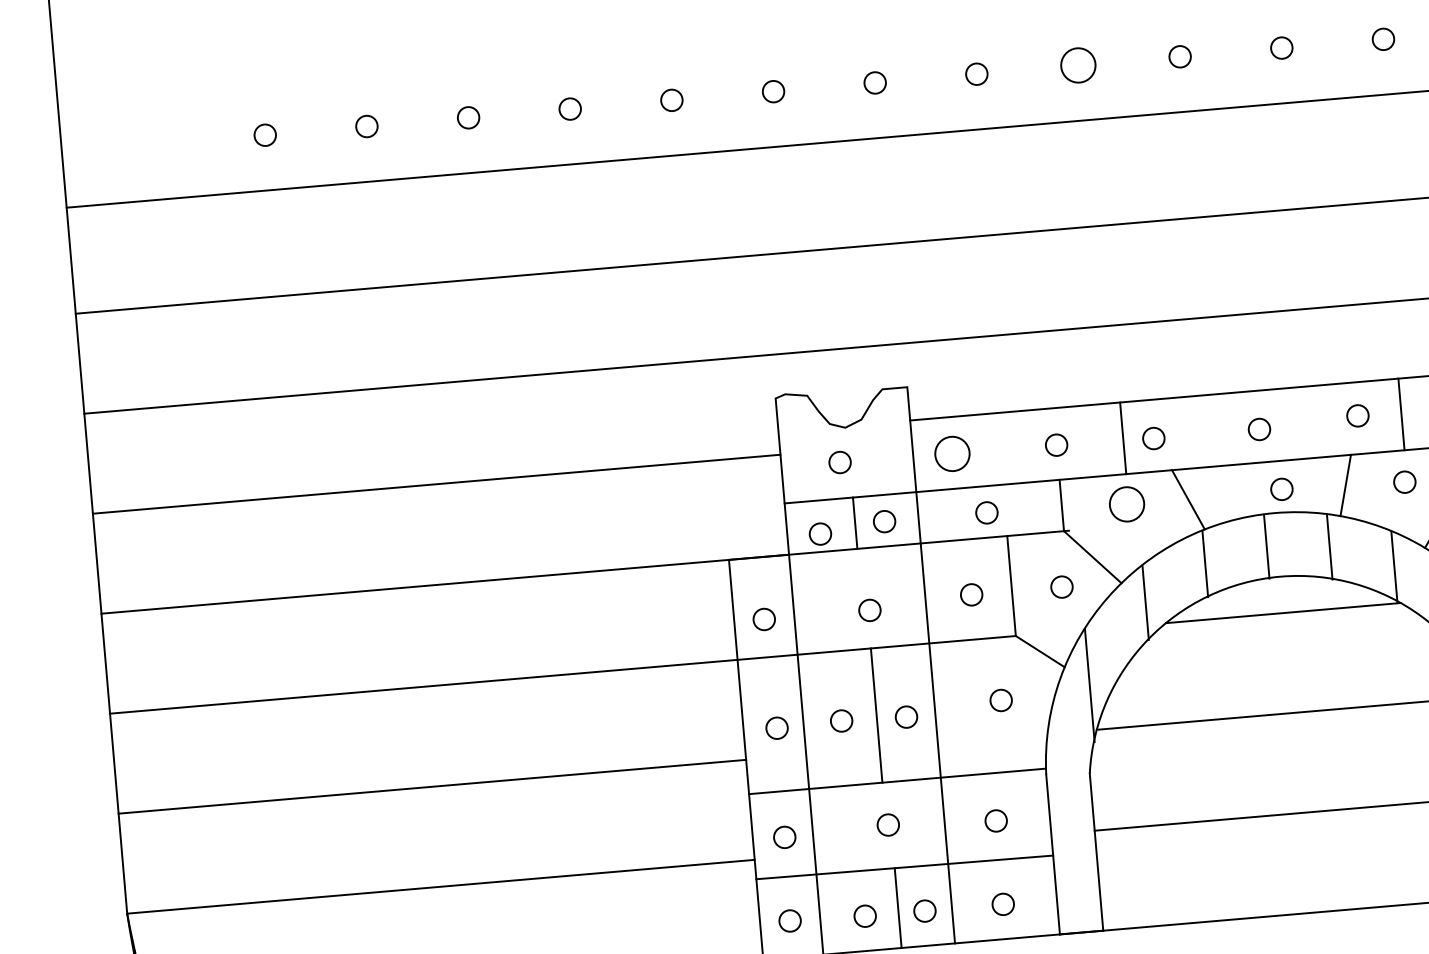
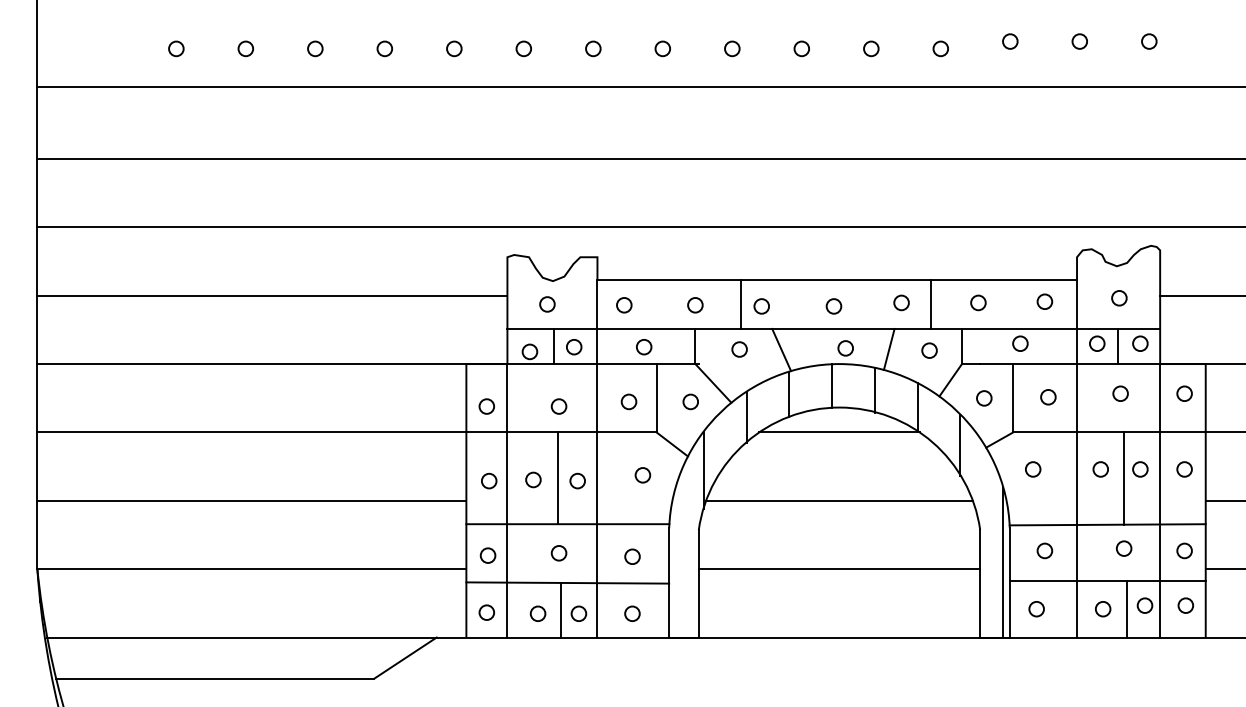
circle: (1078, 64) -> (732, 48), size x0.62
circle: (952, 454) -> (624, 305), size x0.62
circle: (1126, 504) -> (739, 349), size x0.62

